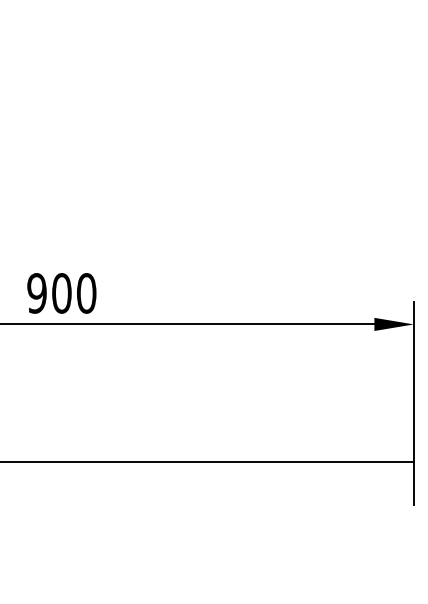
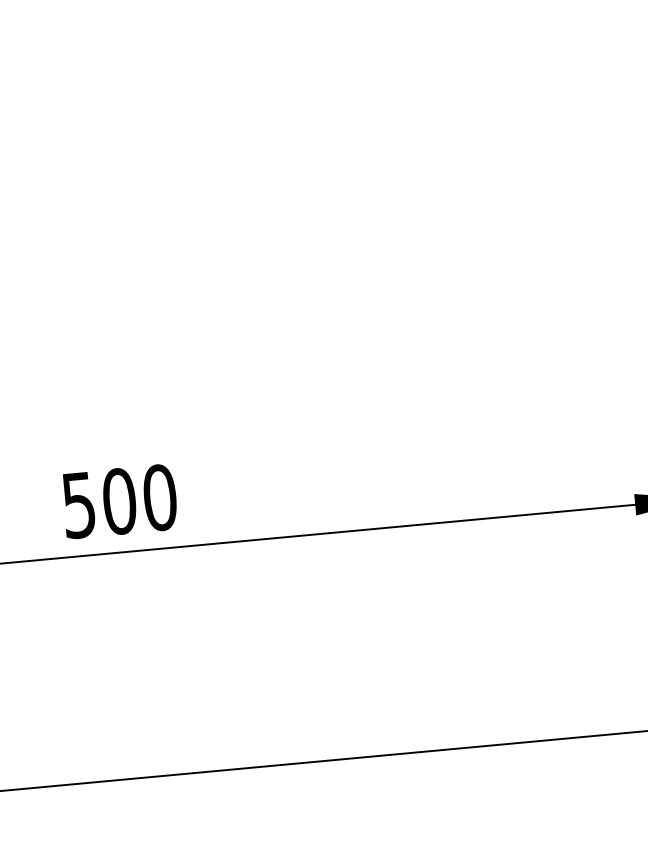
text: (36, 293) -> (78, 505), 900 -> 500

